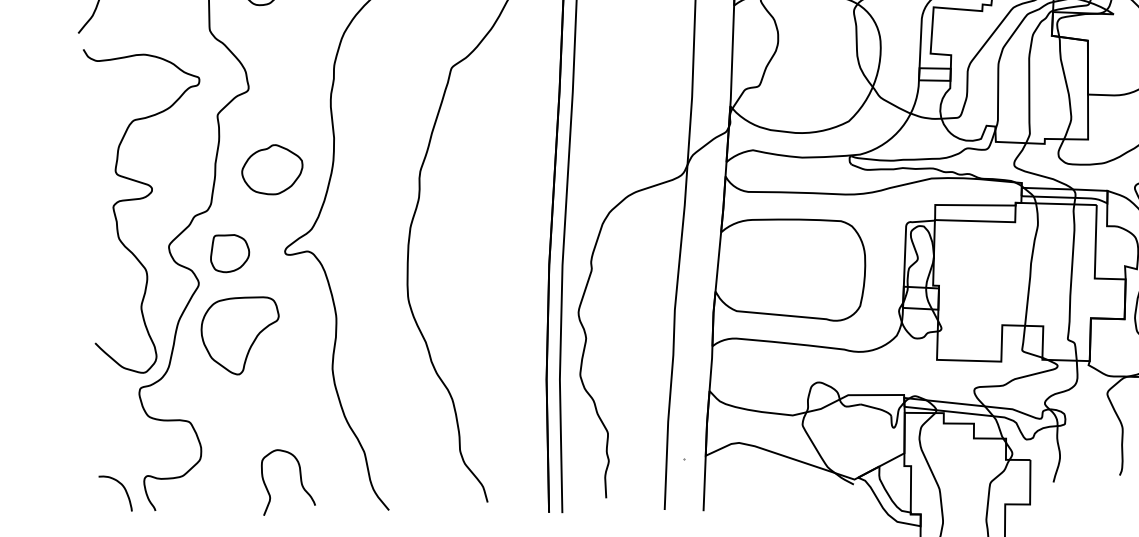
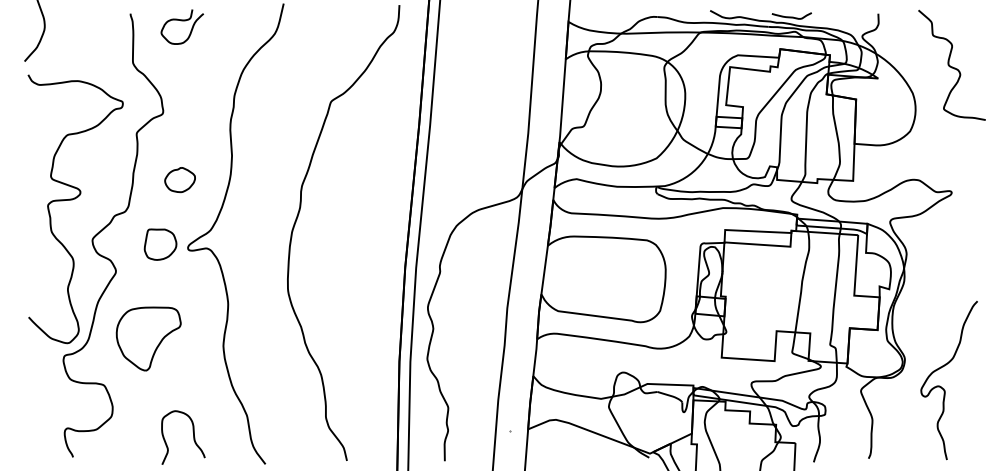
part: (271, 169) -> (179, 179), size x0.6
part: (229, 253) -> (160, 244), moved
part: (240, 335) -> (148, 338), moved
curve: (123, 489) -> (47, 438), removed

